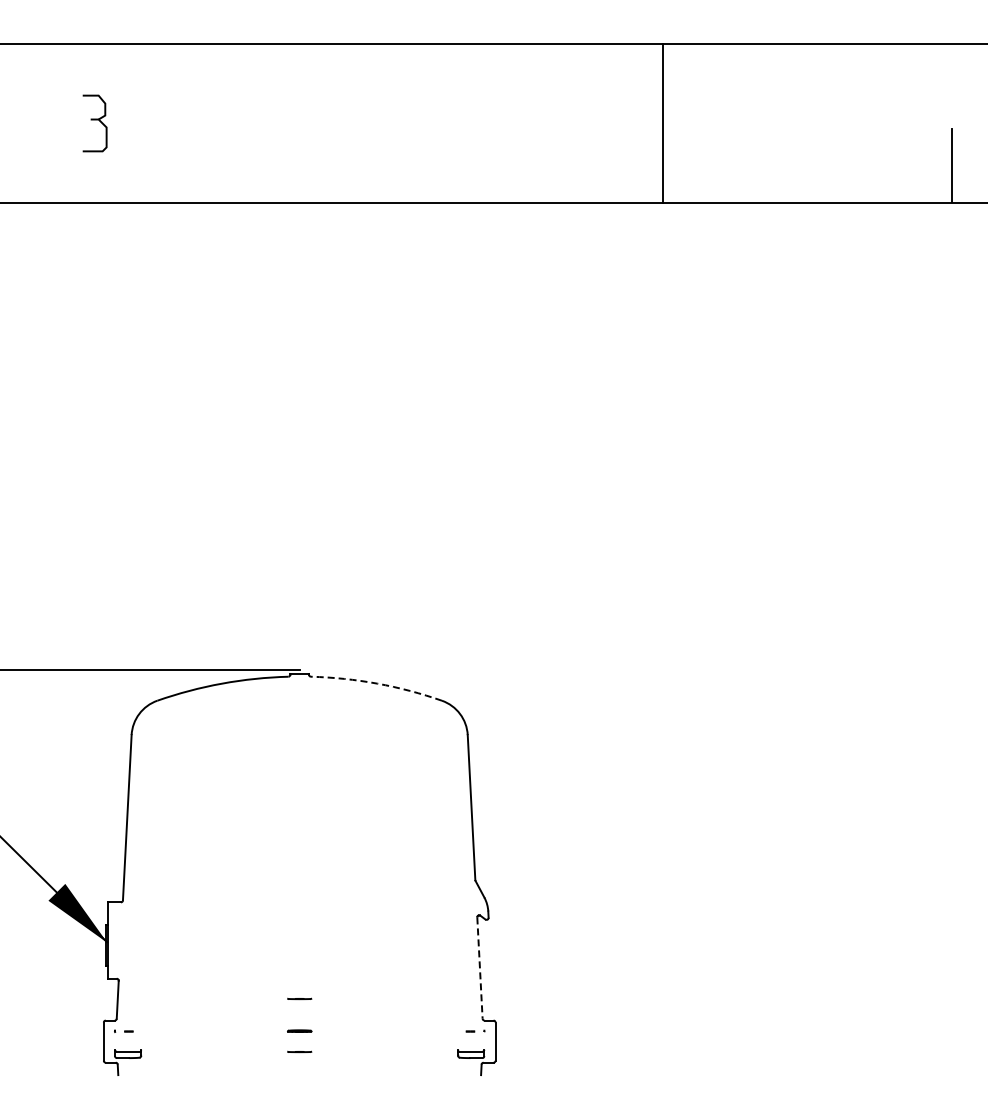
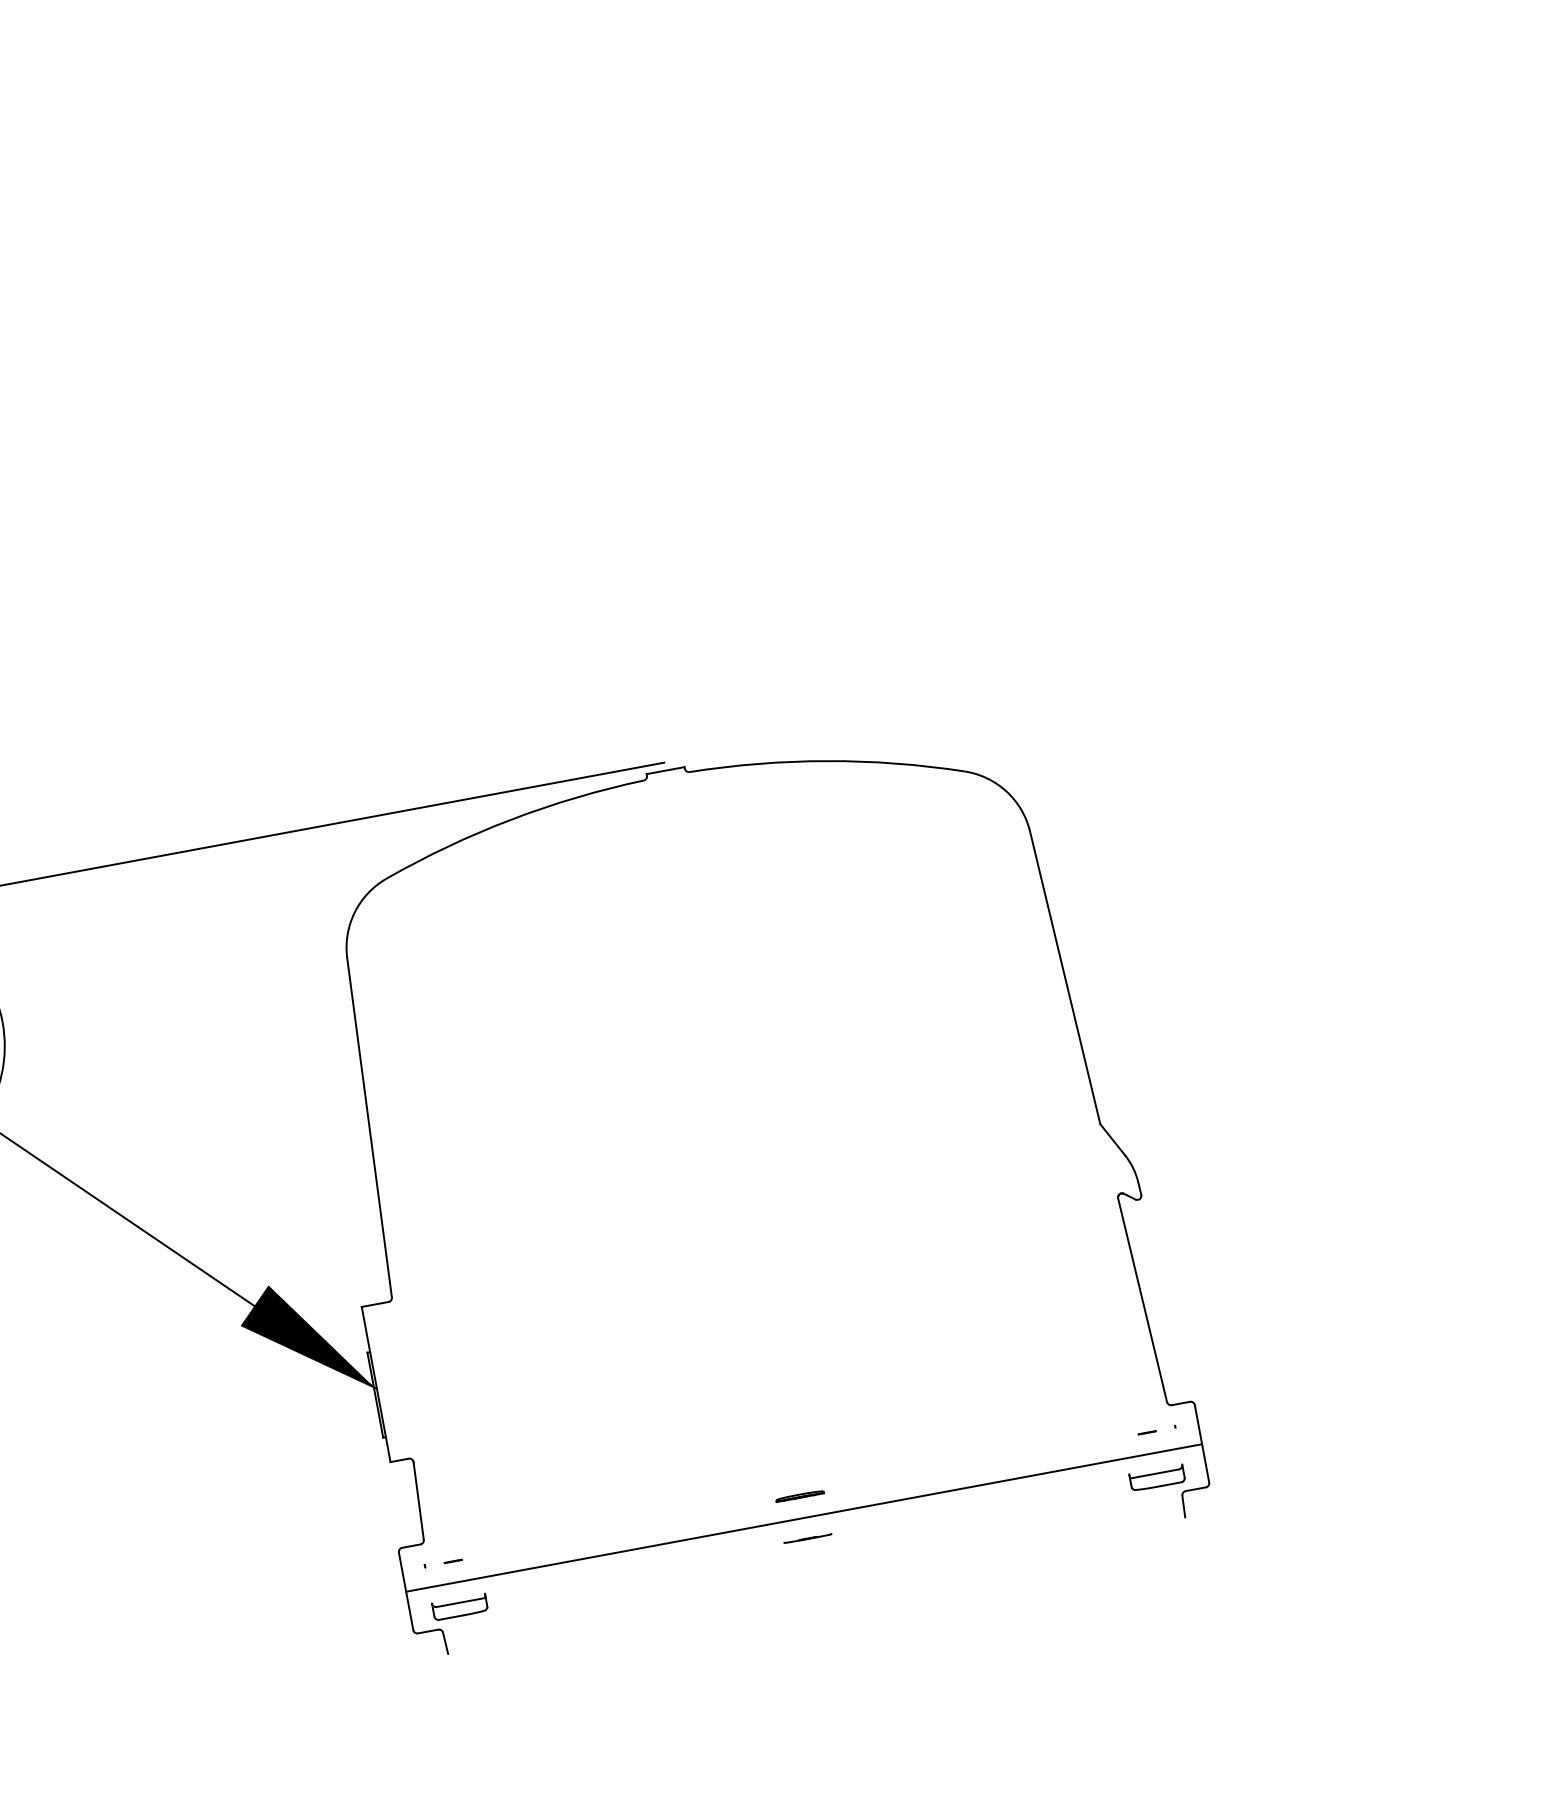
arc: (377, 683) -> (827, 760), dashed -> solid
line: (479, 968) -> (1141, 1301), dashed -> solid
part: (299, 998) -> (787, 1430), removed
line: (299, 1041) -> (803, 1517), added

